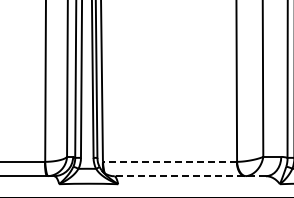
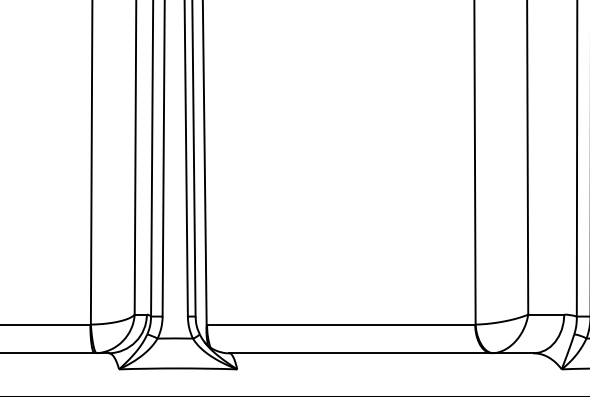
line: (170, 161) -> (342, 323), dashed -> solid
line: (190, 176) -> (382, 353), dashed -> solid

